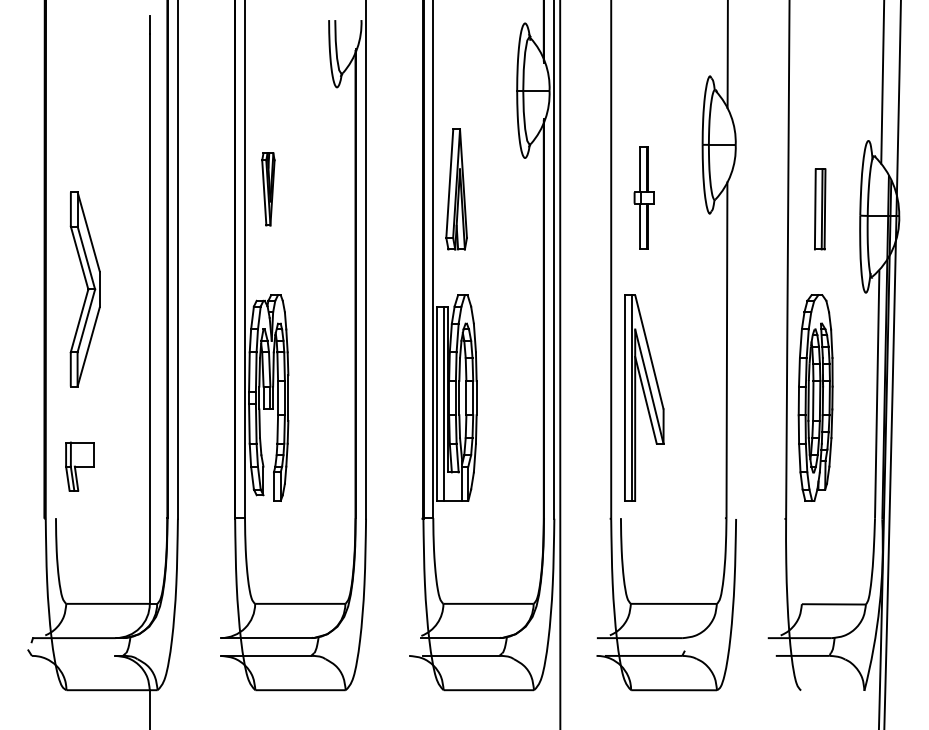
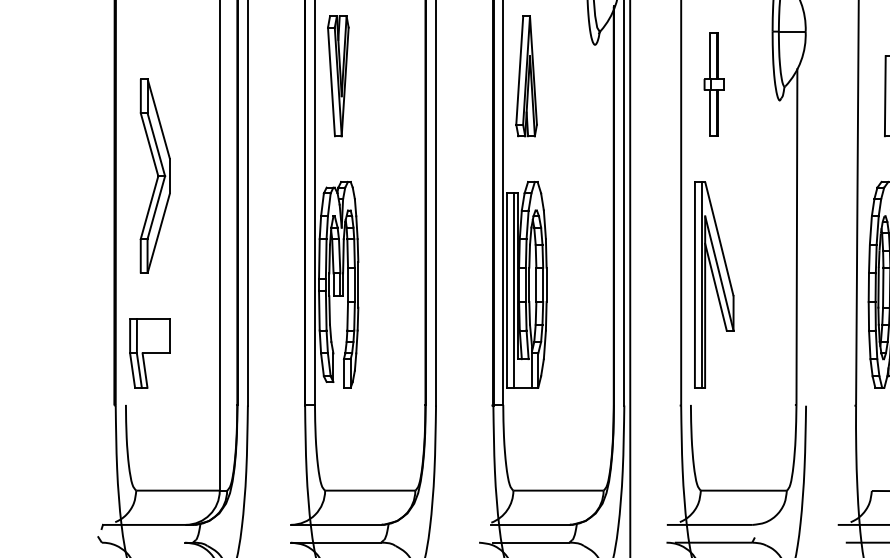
part: (268, 189) -> (338, 76), size x1.67
part: (79, 466) -> (149, 353), size x1.43

